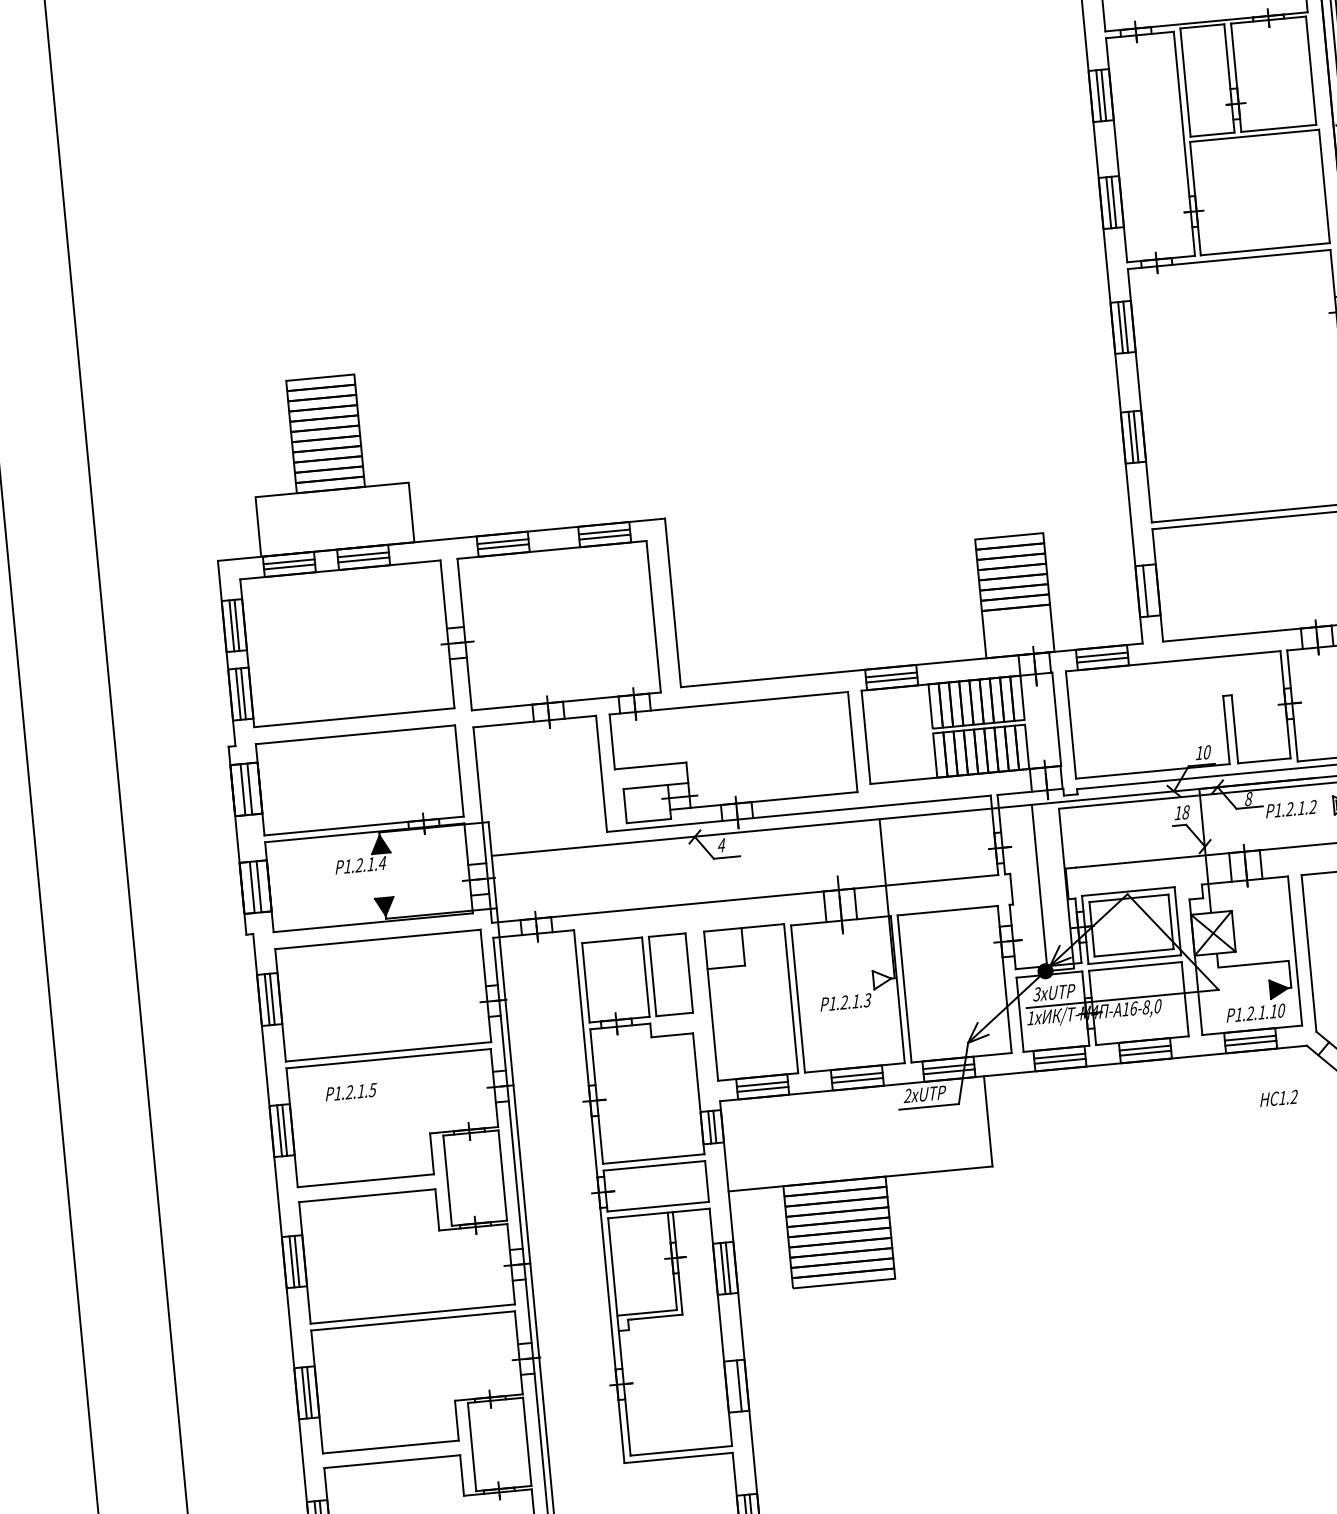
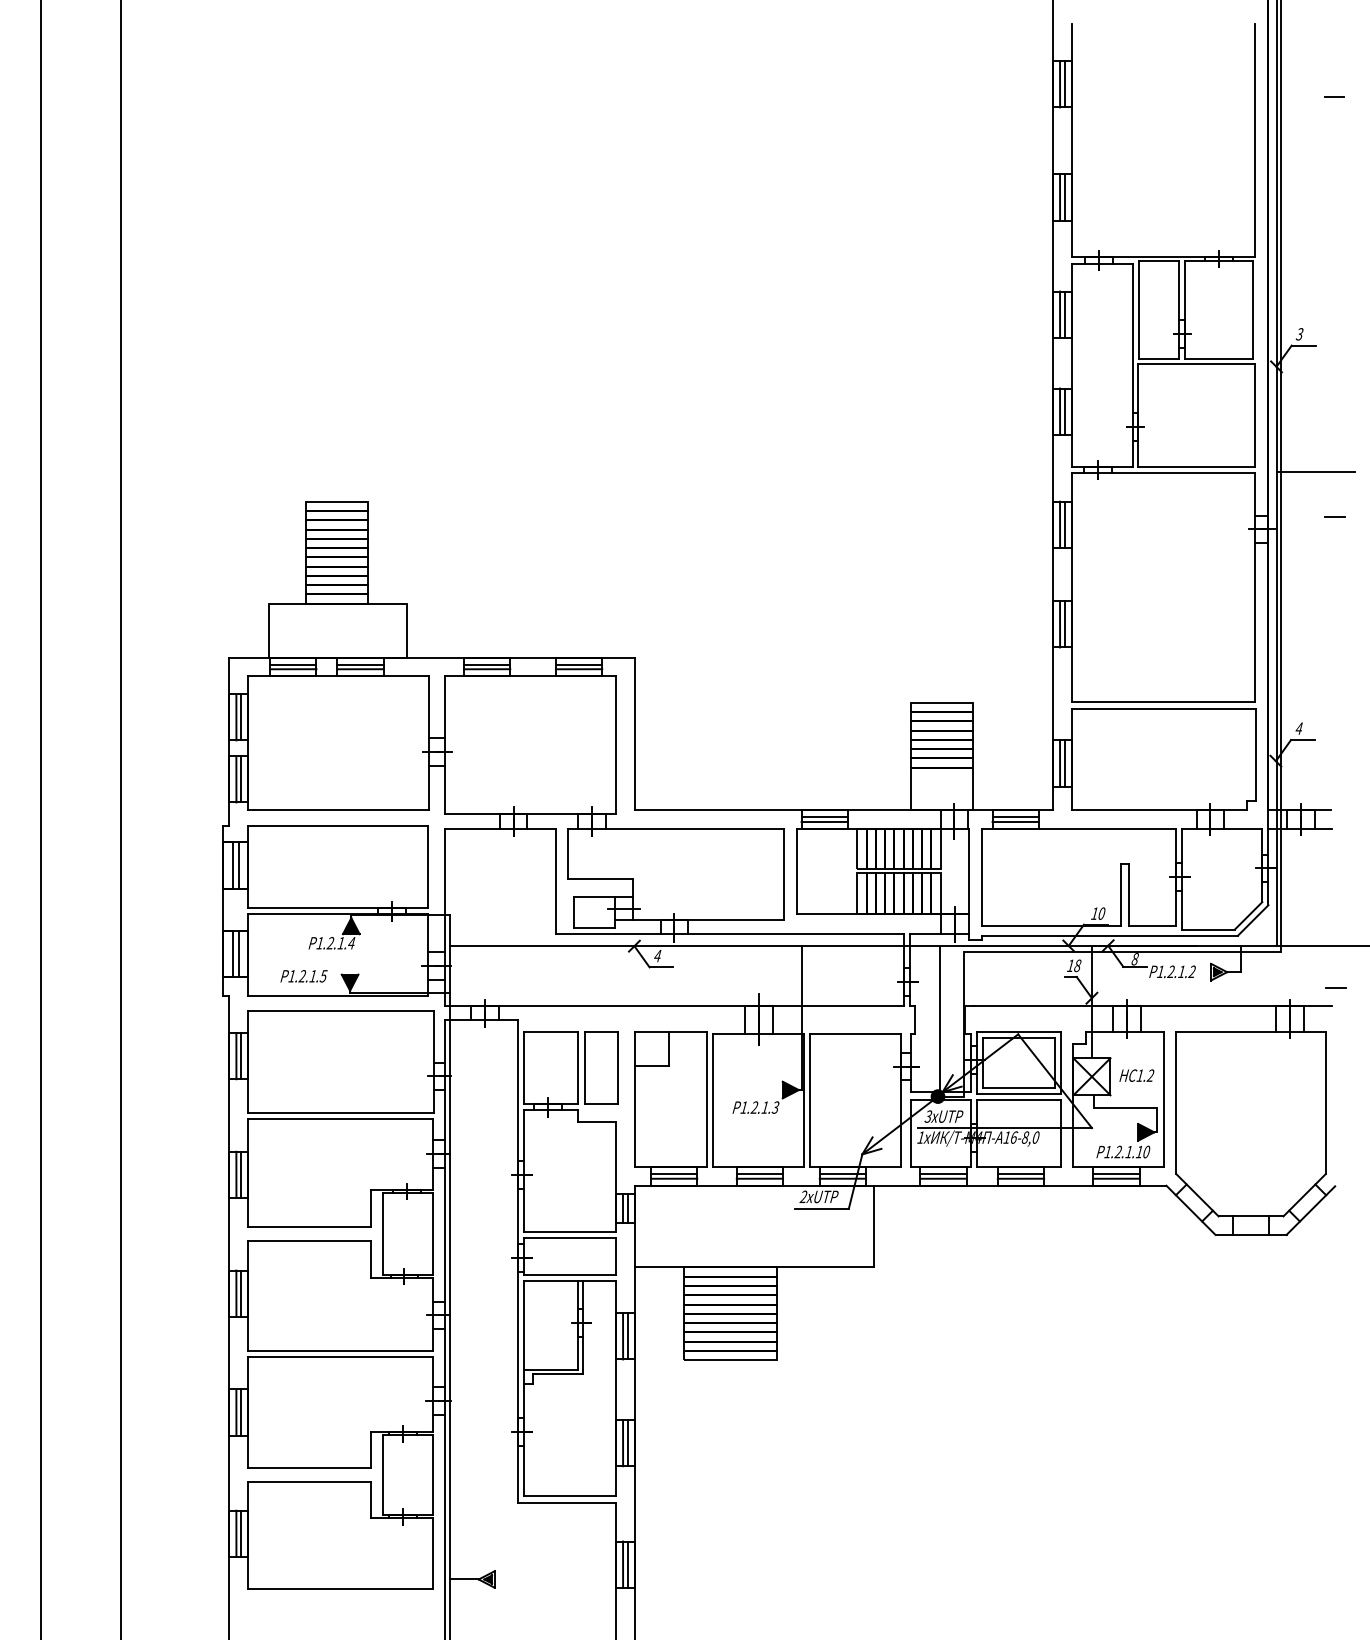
line: (1150, 590) -> (1064, 763), added
fill: (882, 978) -> (790, 1089), added
text: (350, 1092) -> (303, 976), moved
text: (1278, 1098) -> (1136, 1075), moved
line: (734, 1385) -> (623, 1442), added

